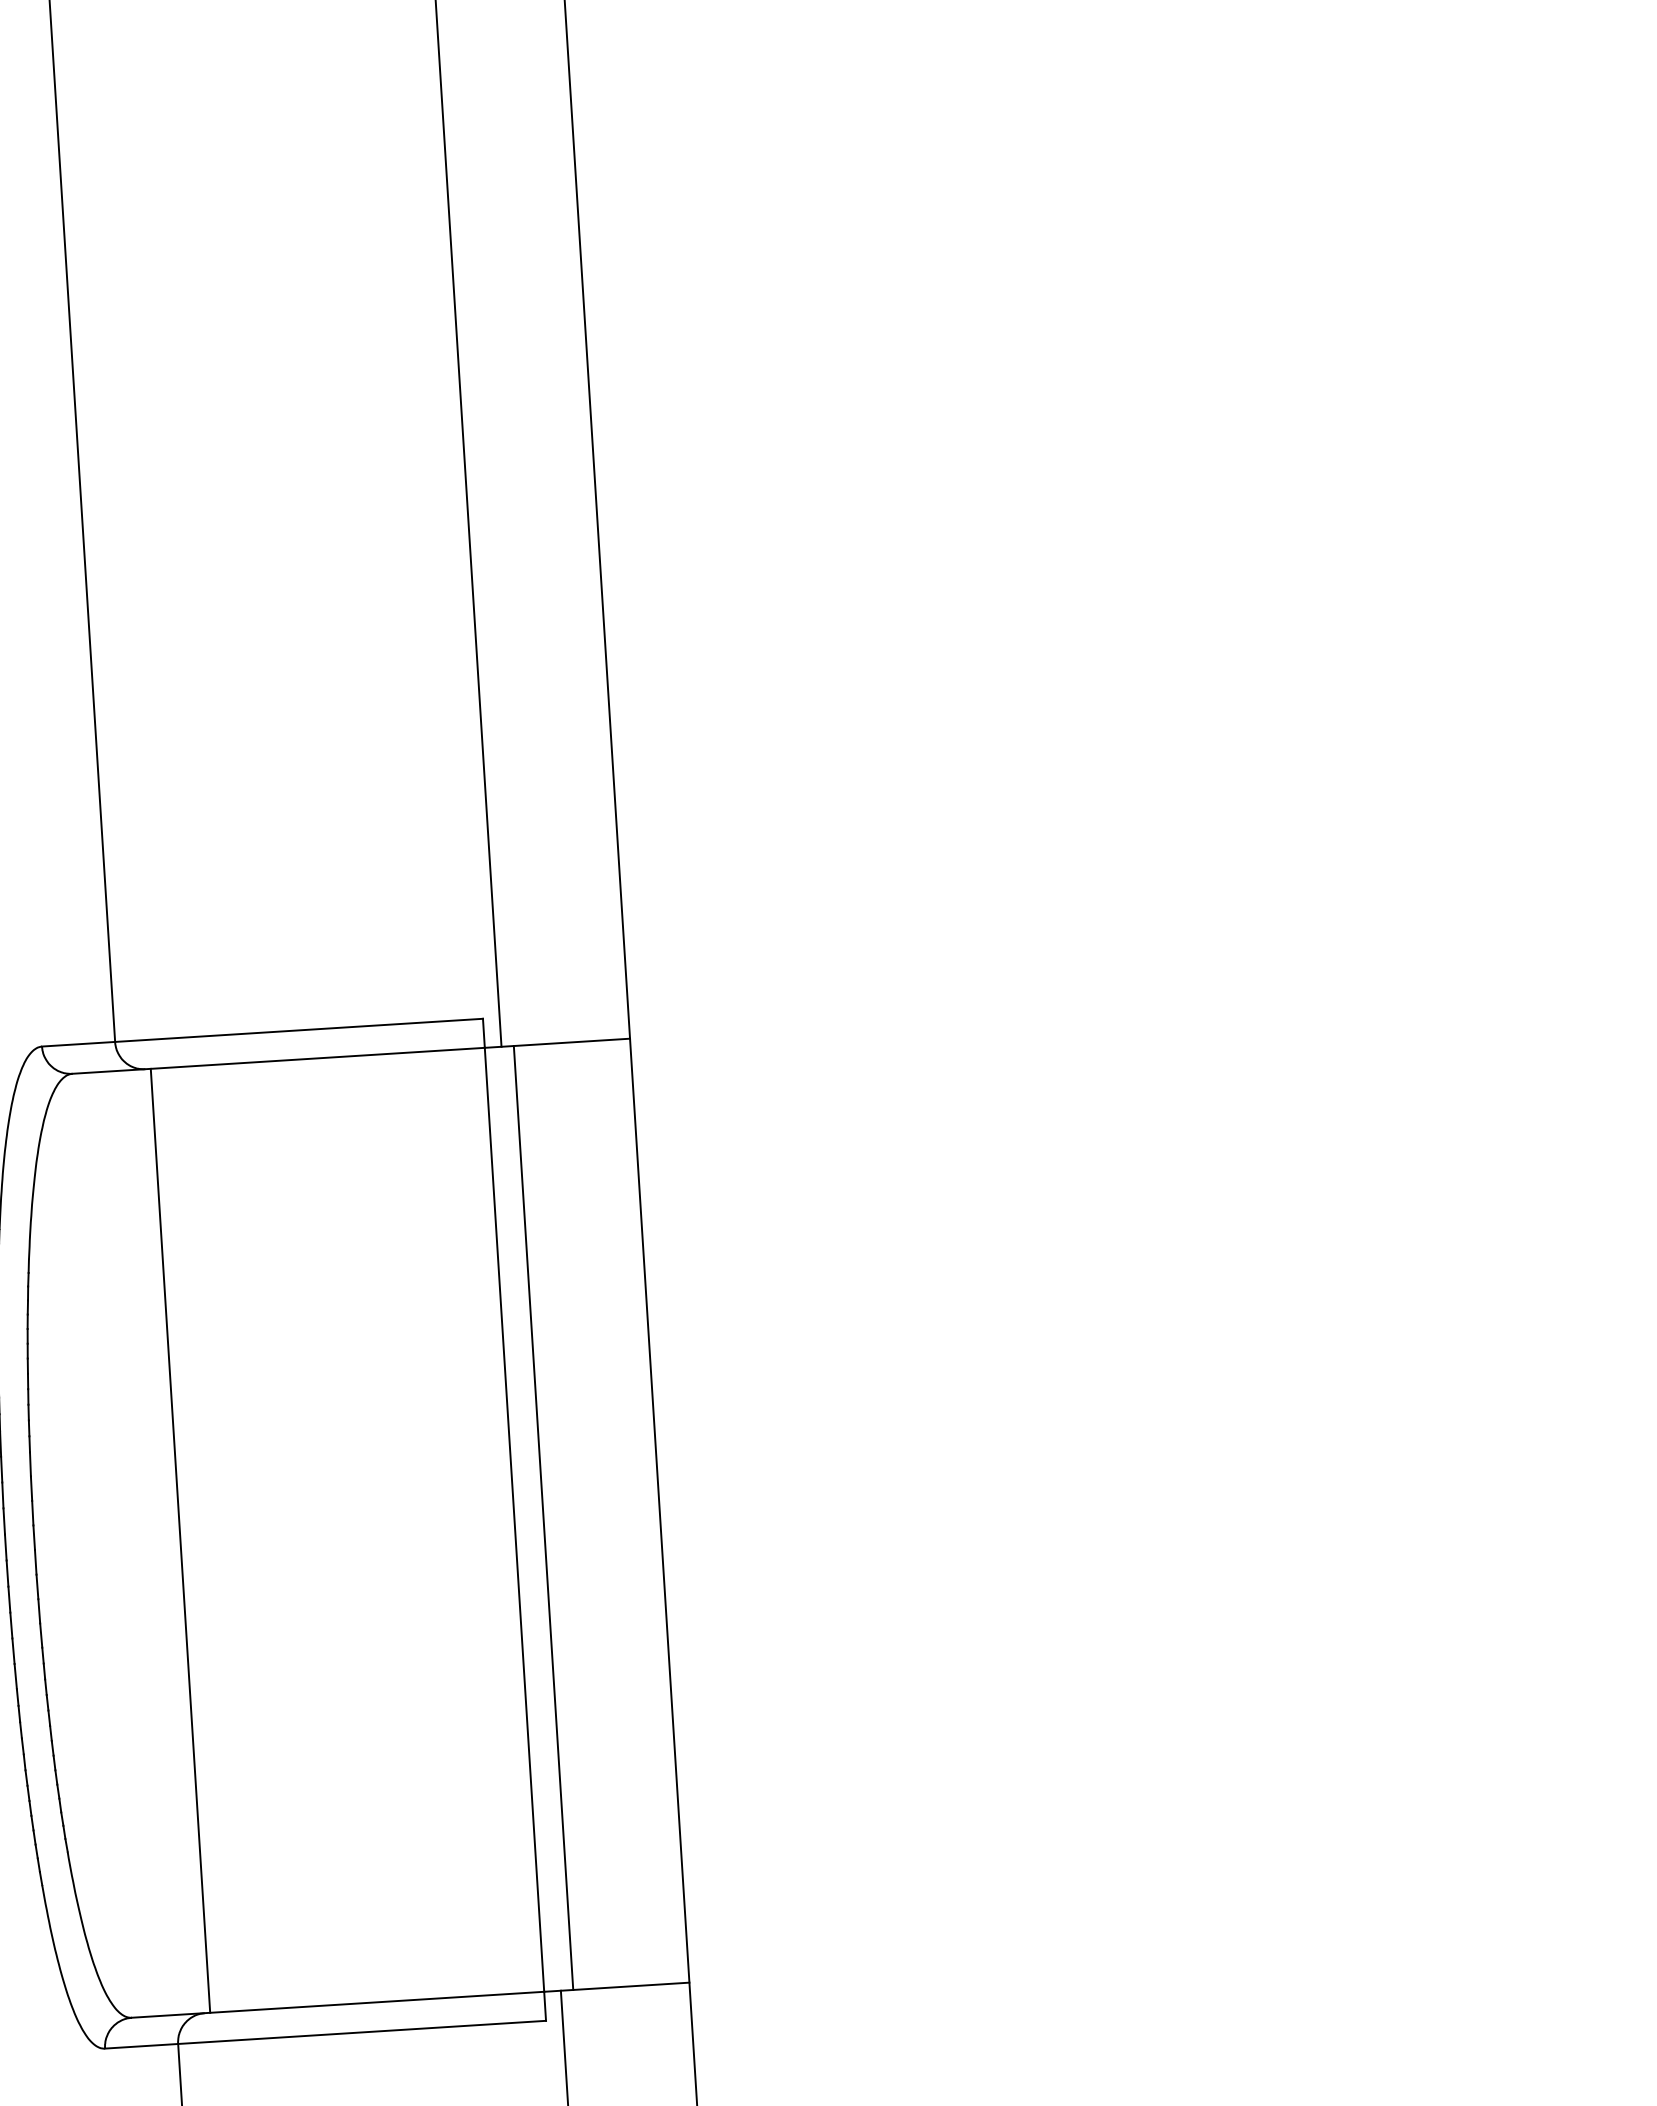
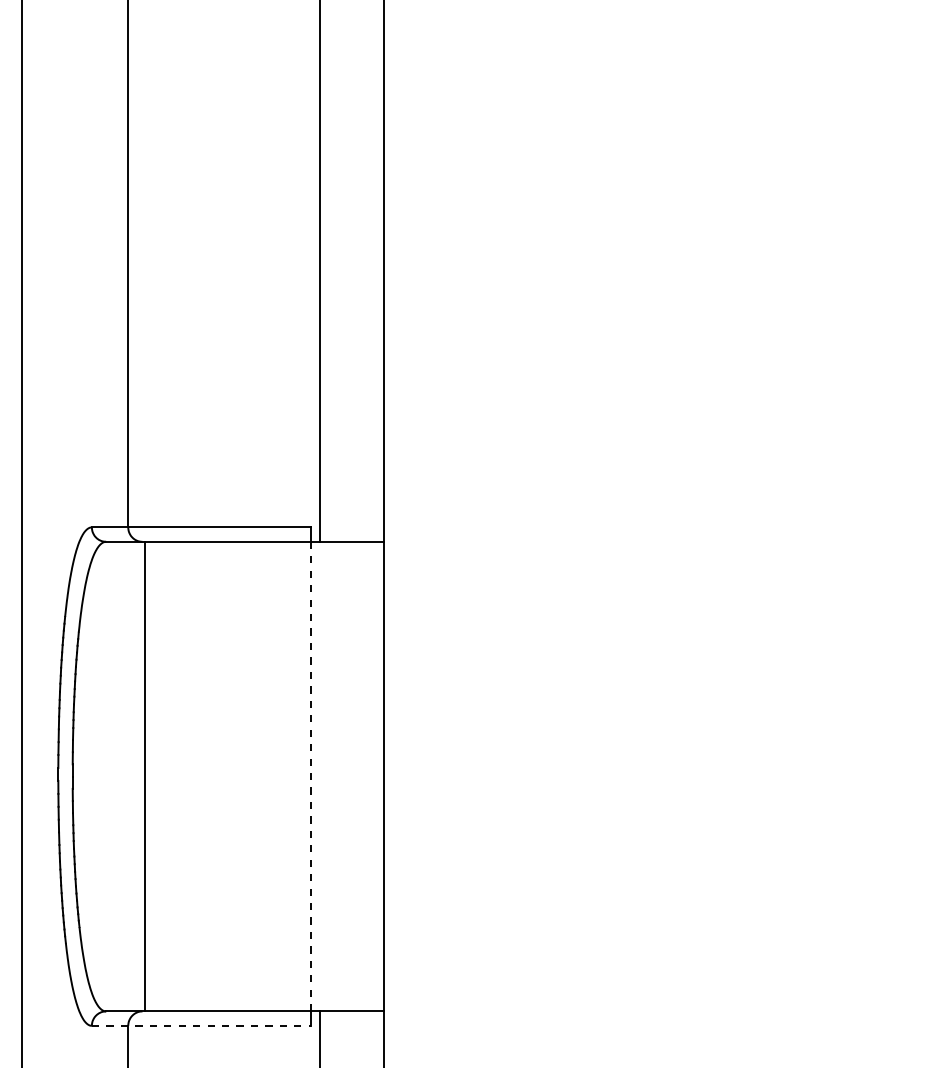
line: (543, 1517) -> (325, 776), removed
line: (514, 1519) -> (311, 776), solid -> dashed
line: (325, 2034) -> (201, 1025), solid -> dashed

